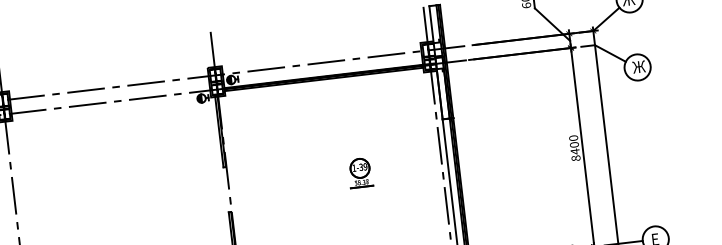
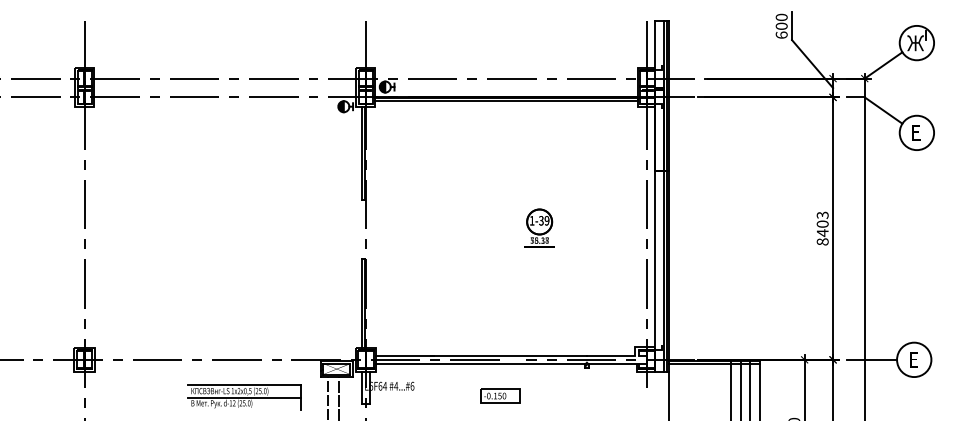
text: (638, 67) -> (918, 132), Ж -> Е
text: (573, 137) -> (822, 214), 8400 -> 8403

